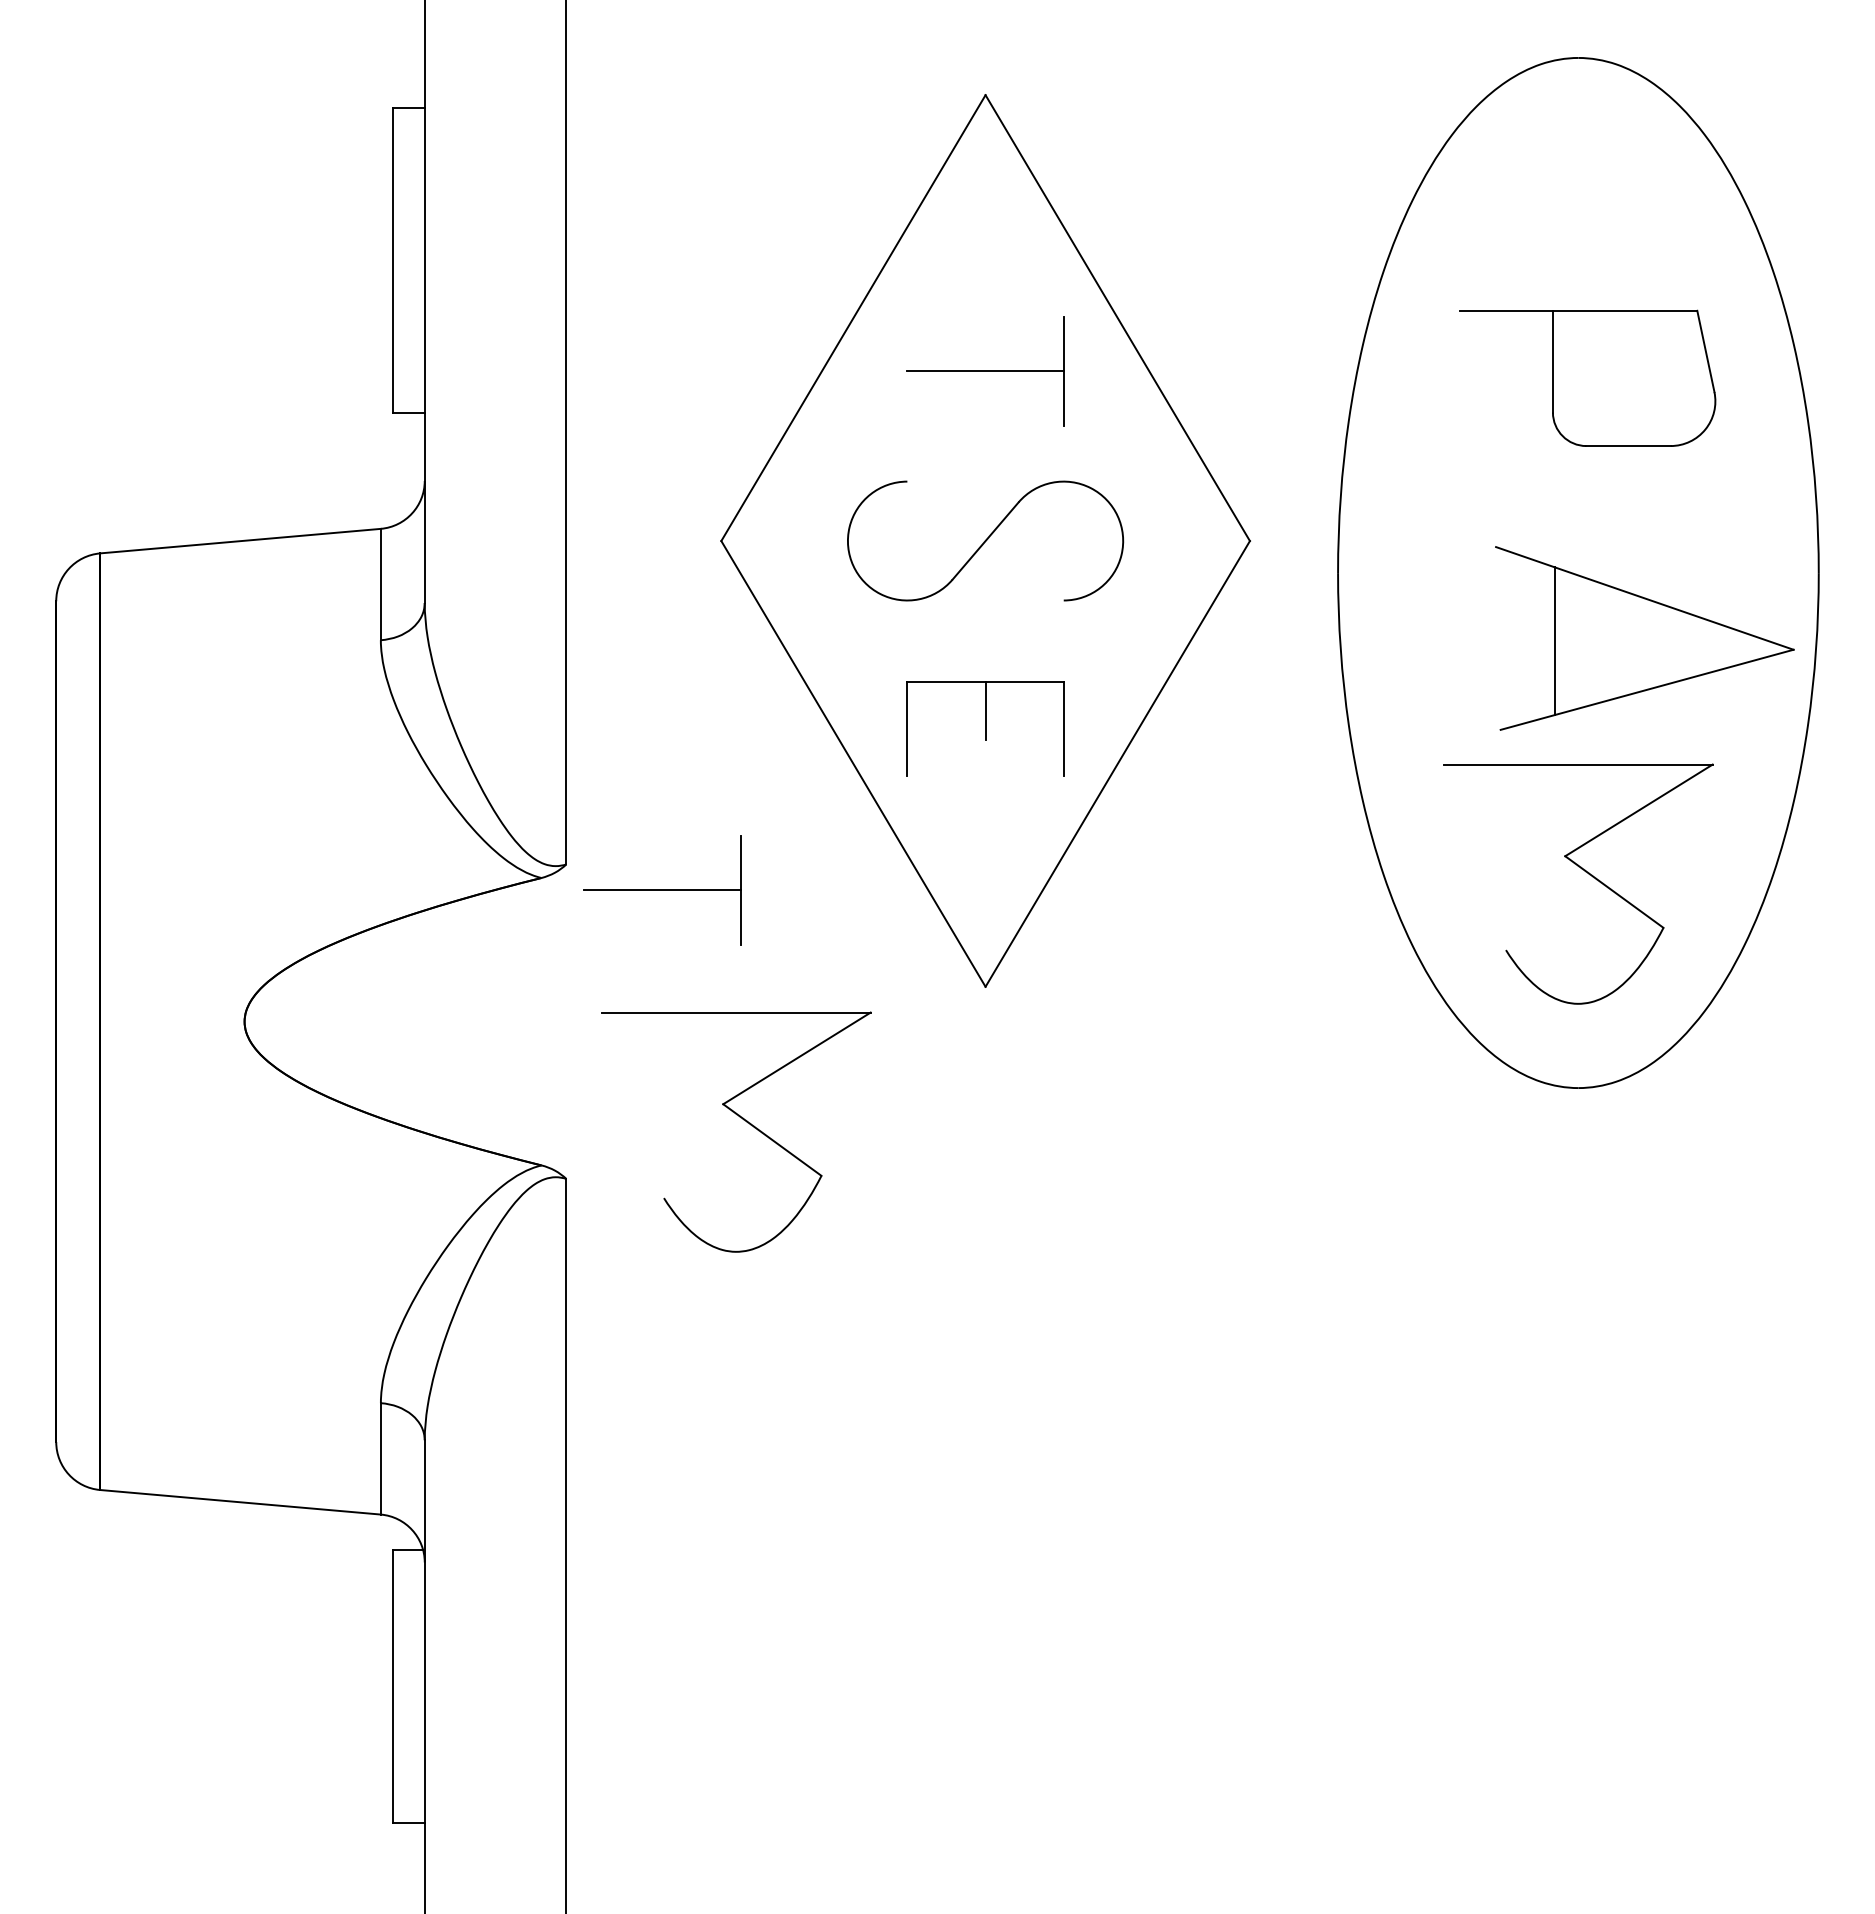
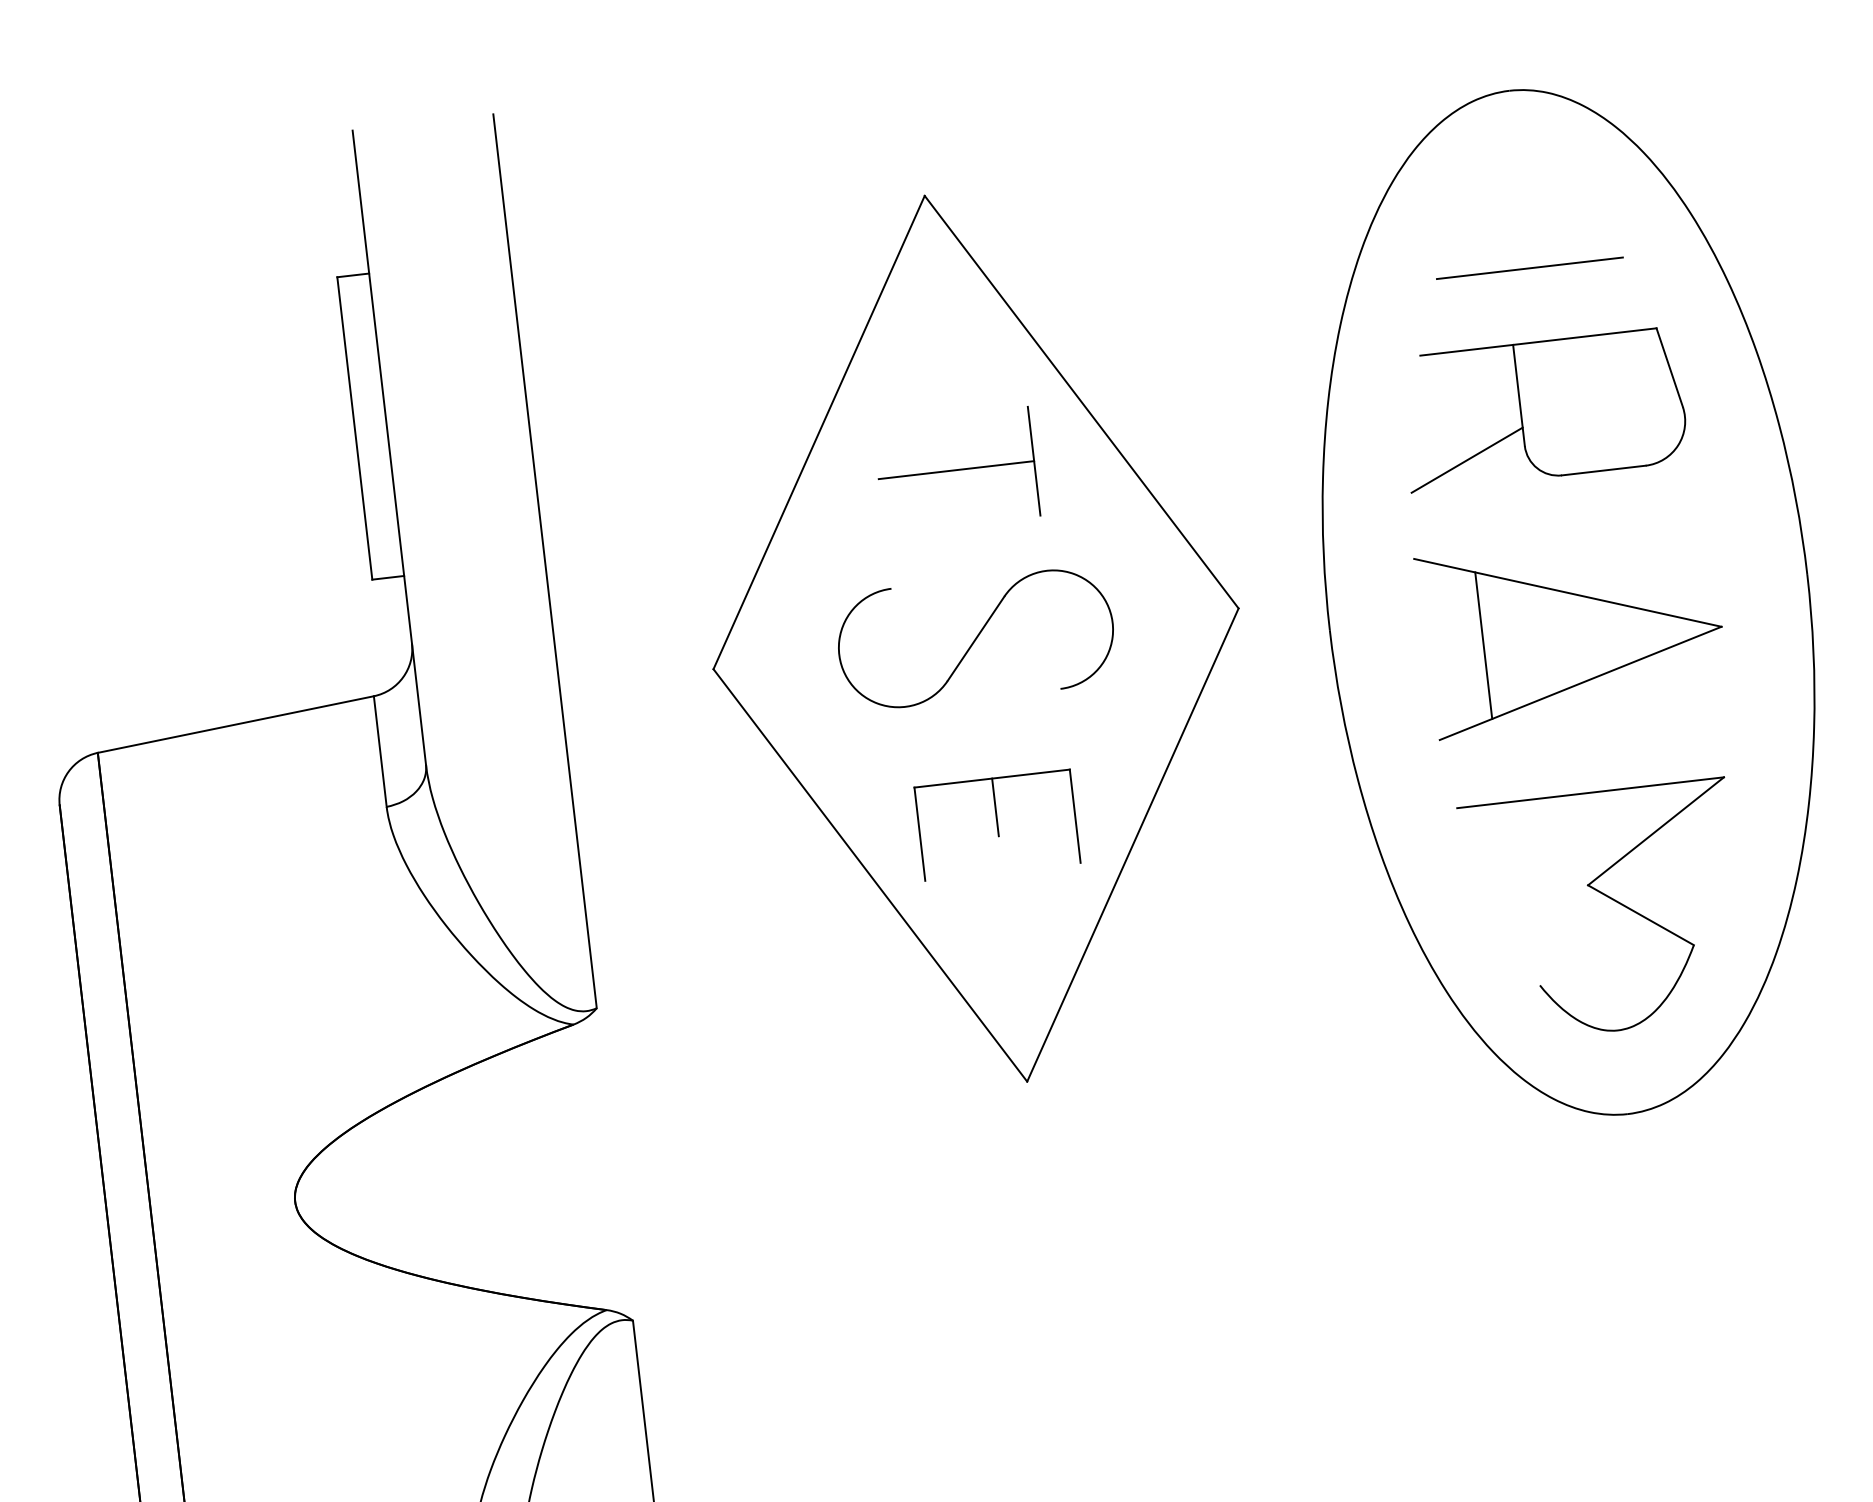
line: (1577, 236) -> (1528, 268), added
line: (1493, 420) -> (1466, 460), added
part: (1644, 638) -> (1572, 632), moved
part: (662, 890) -> (695, 1023), removed
part: (743, 1120) -> (802, 1242), removed

